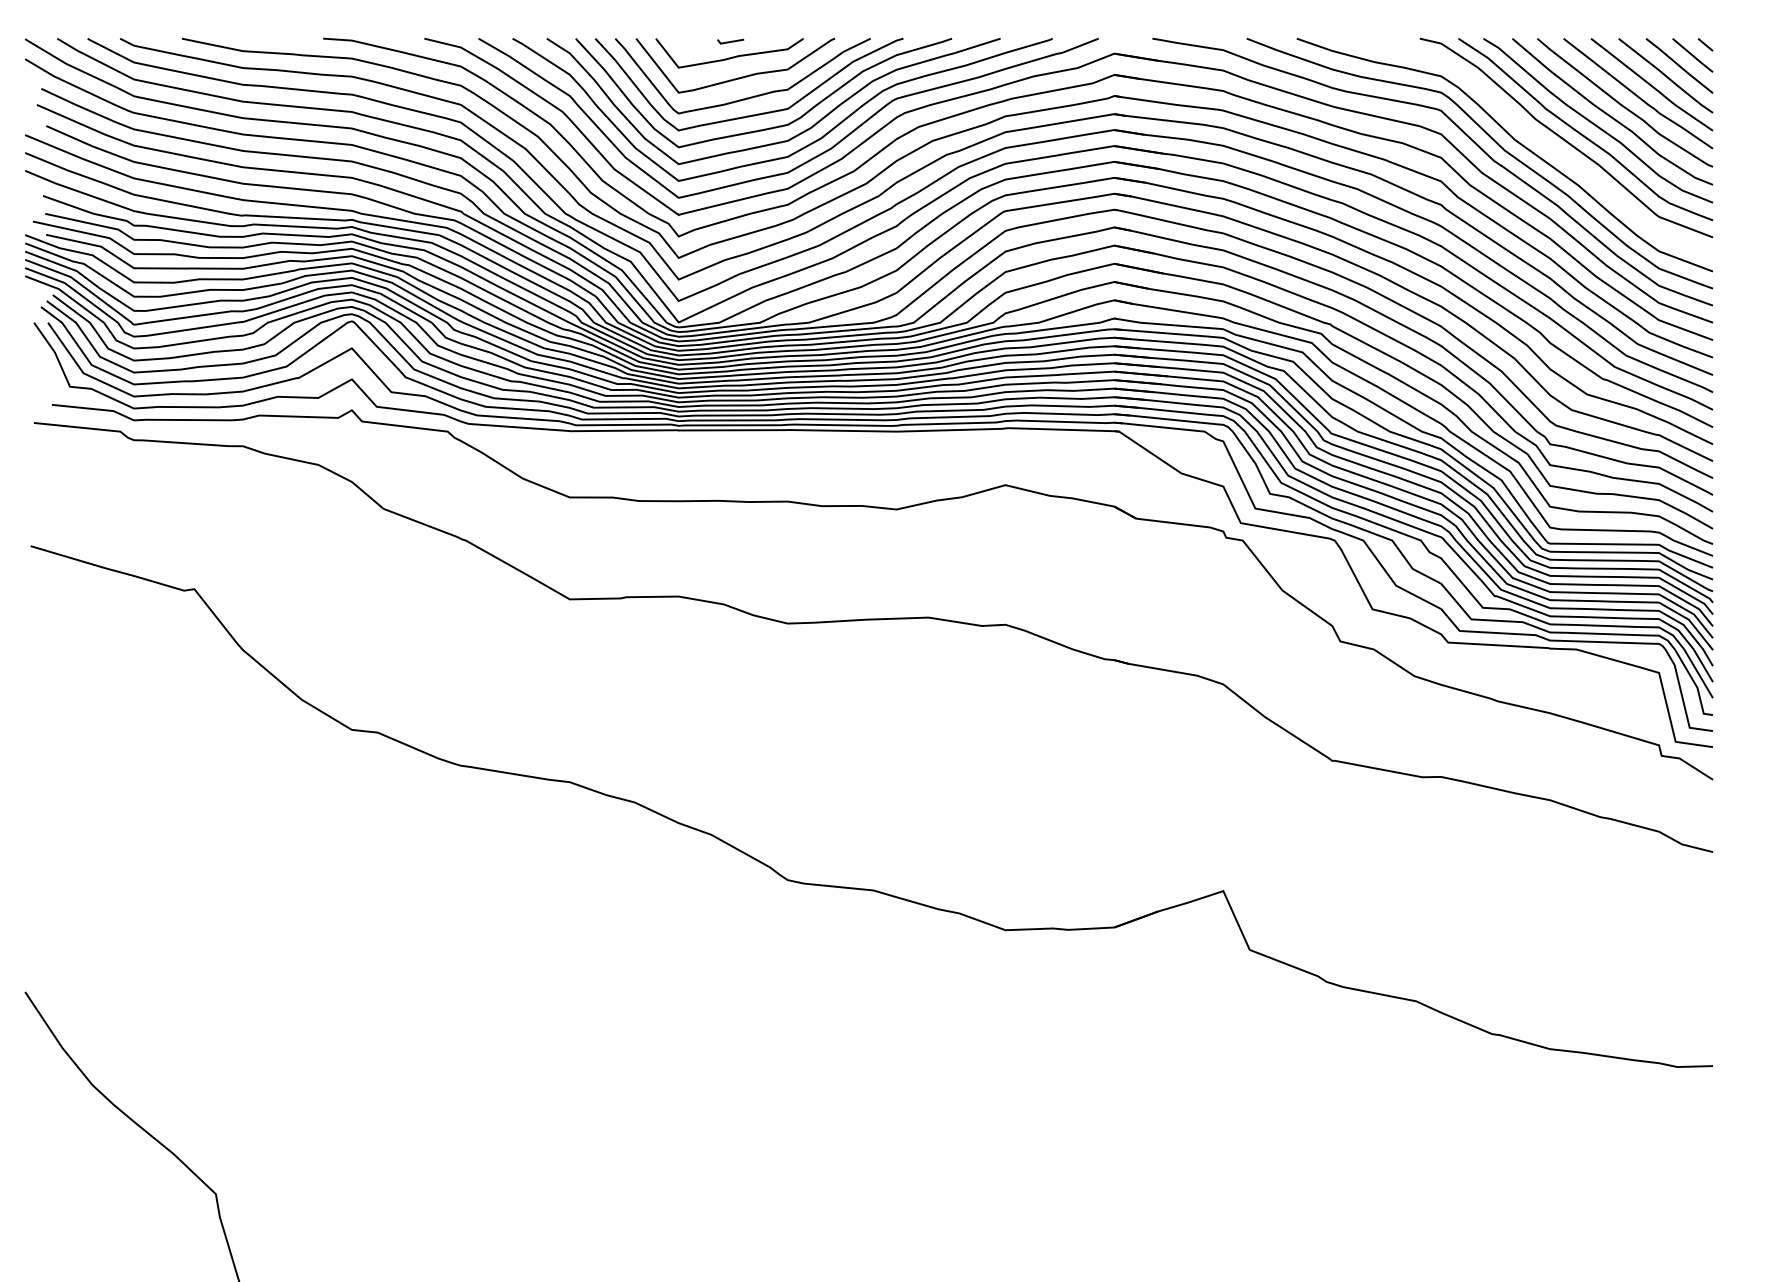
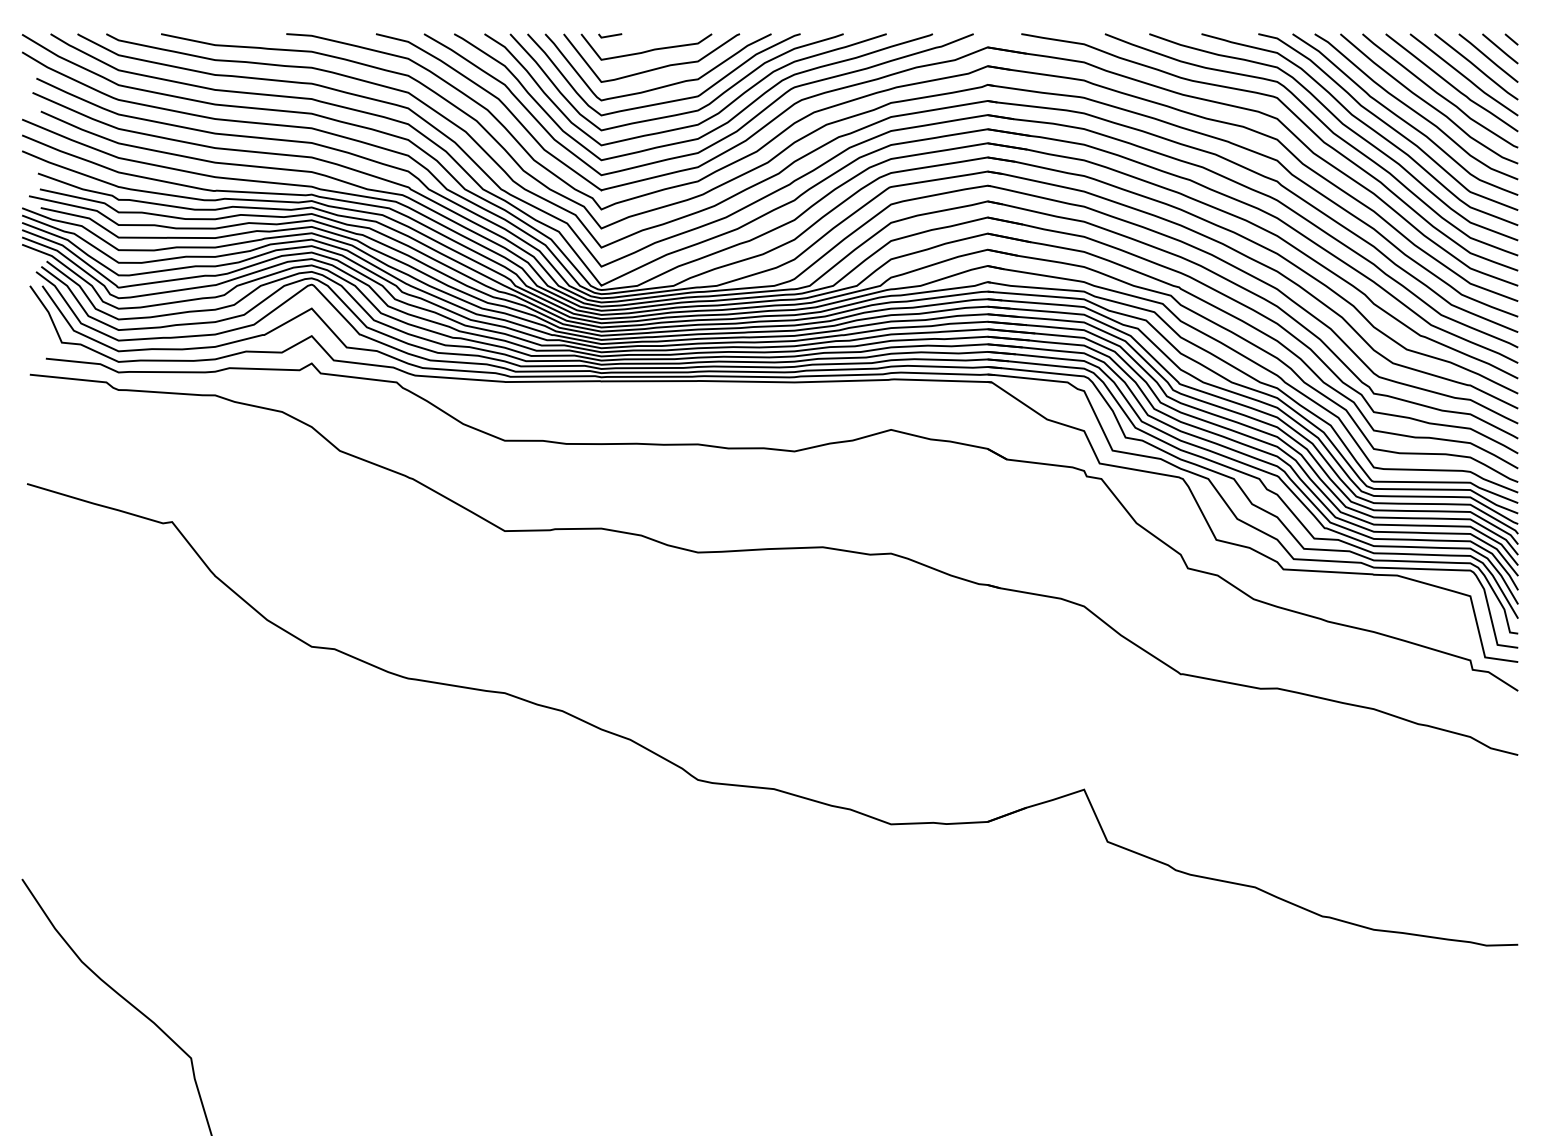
line: (730, 41) -> (610, 35), moved
curve: (1538, 140) -> (1363, 124), added

